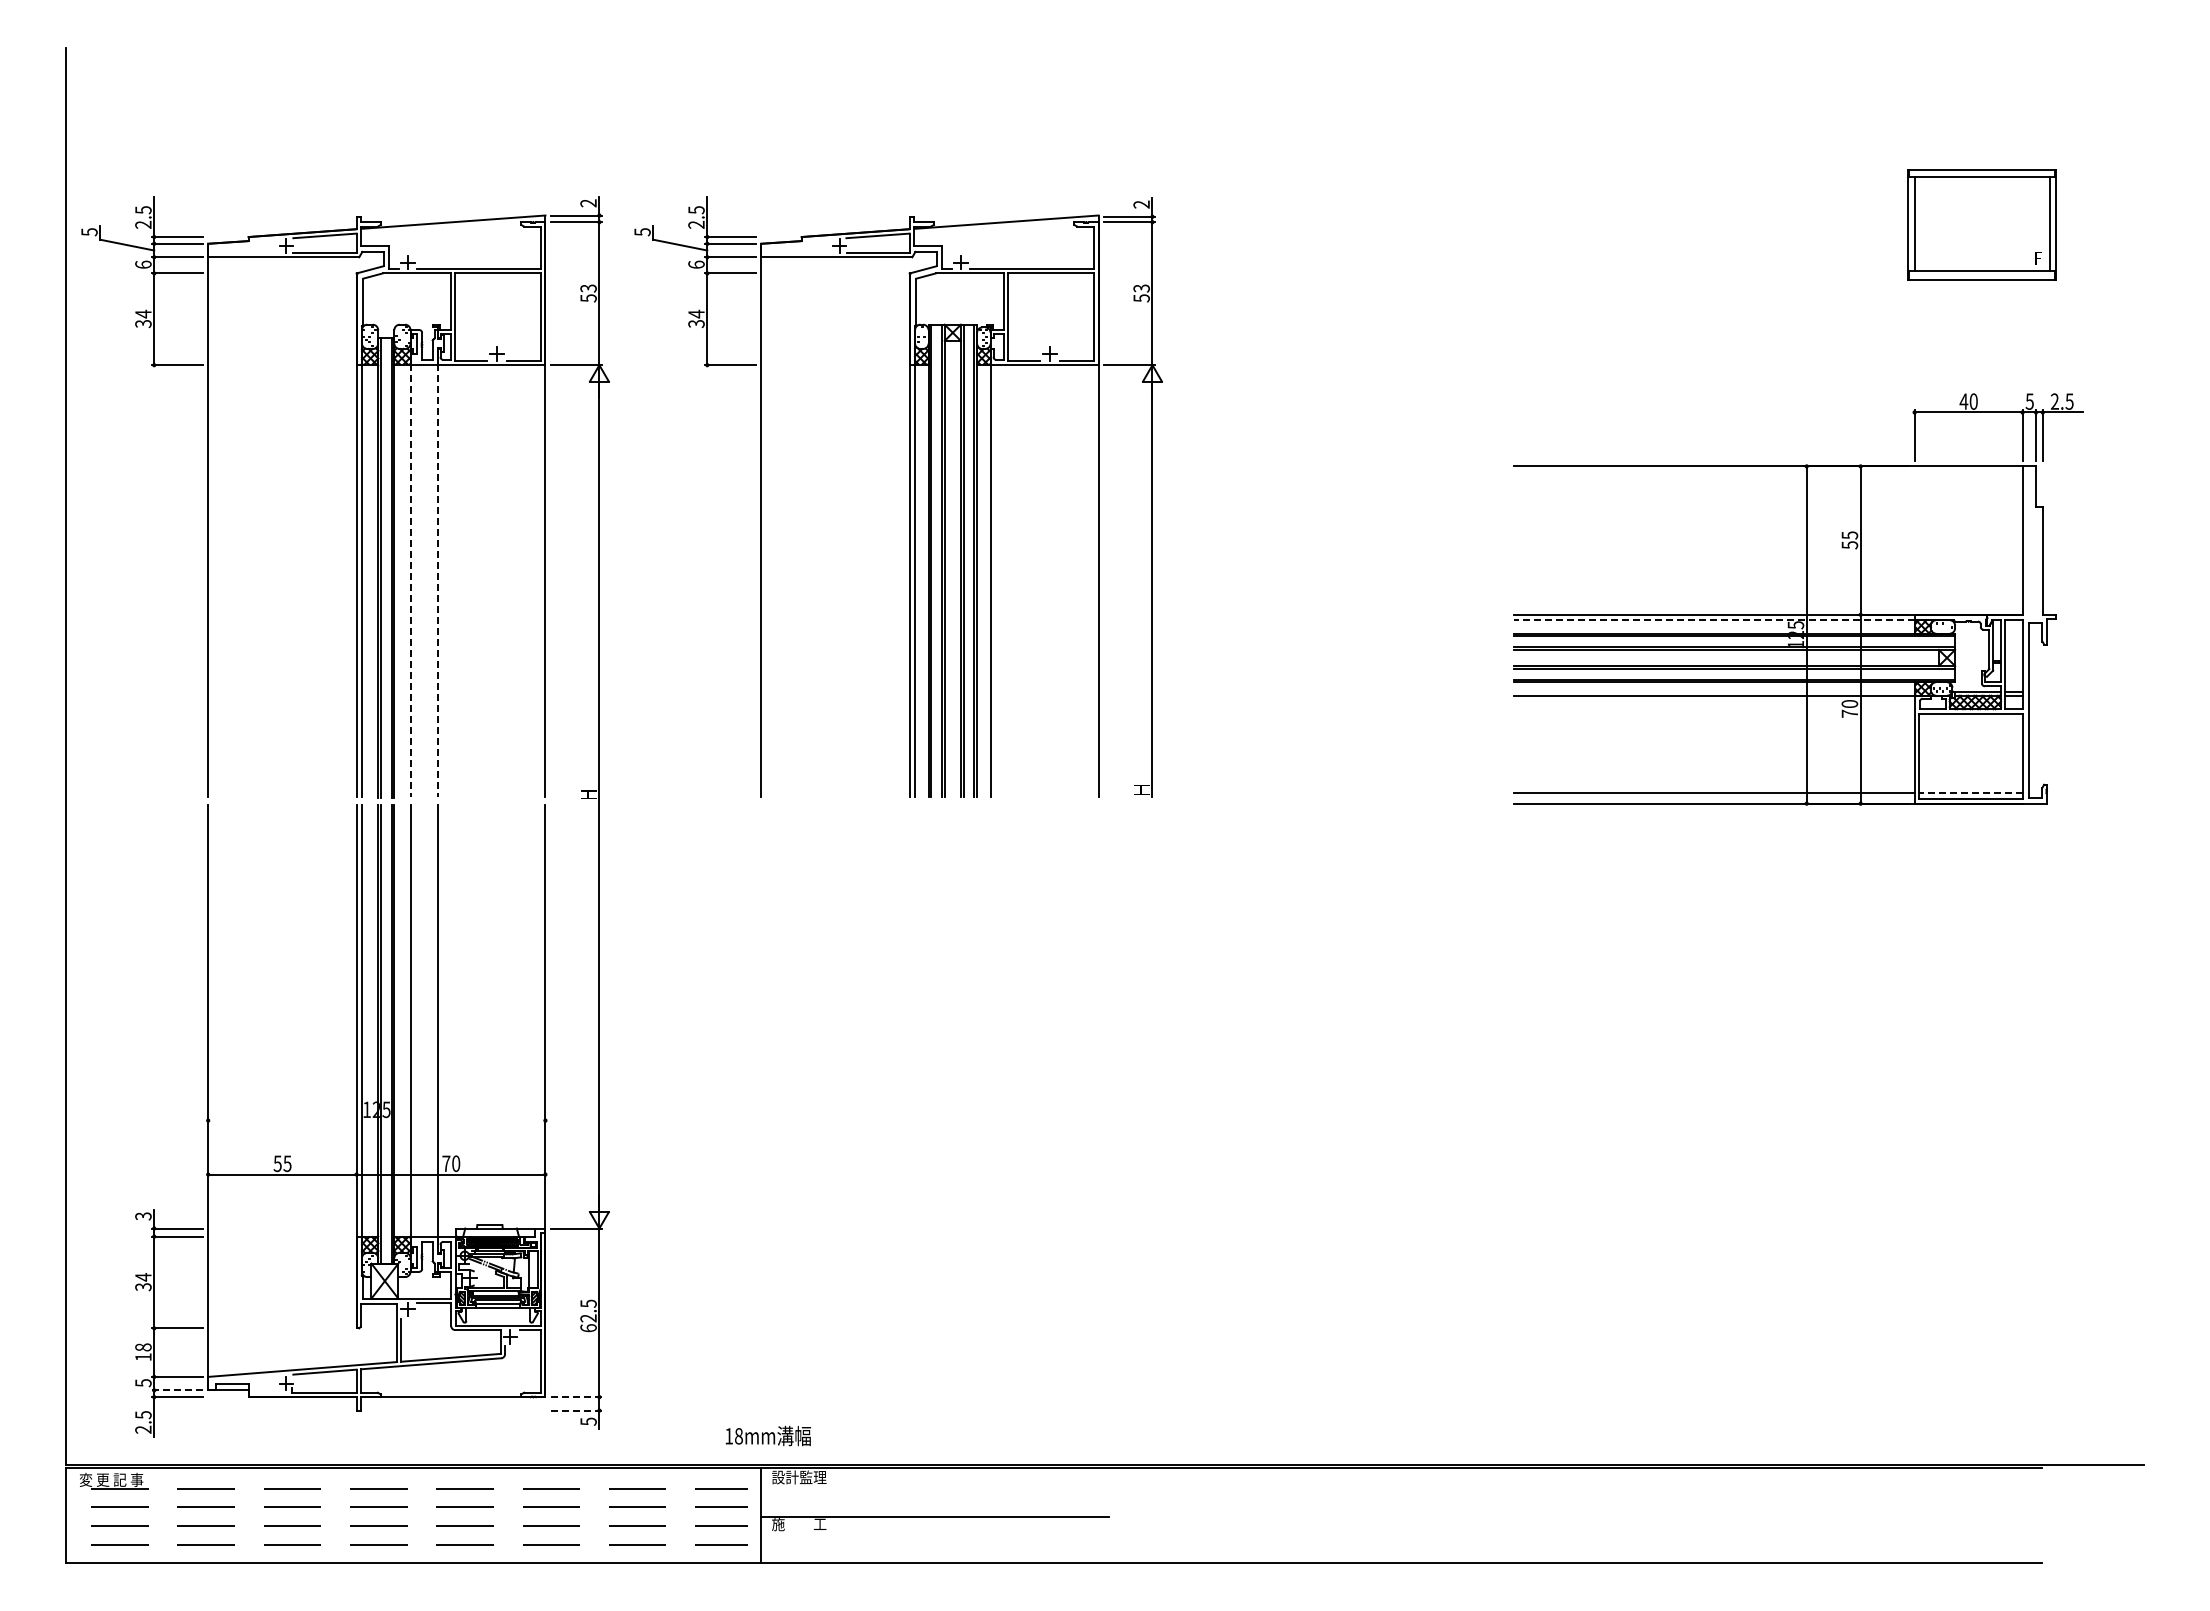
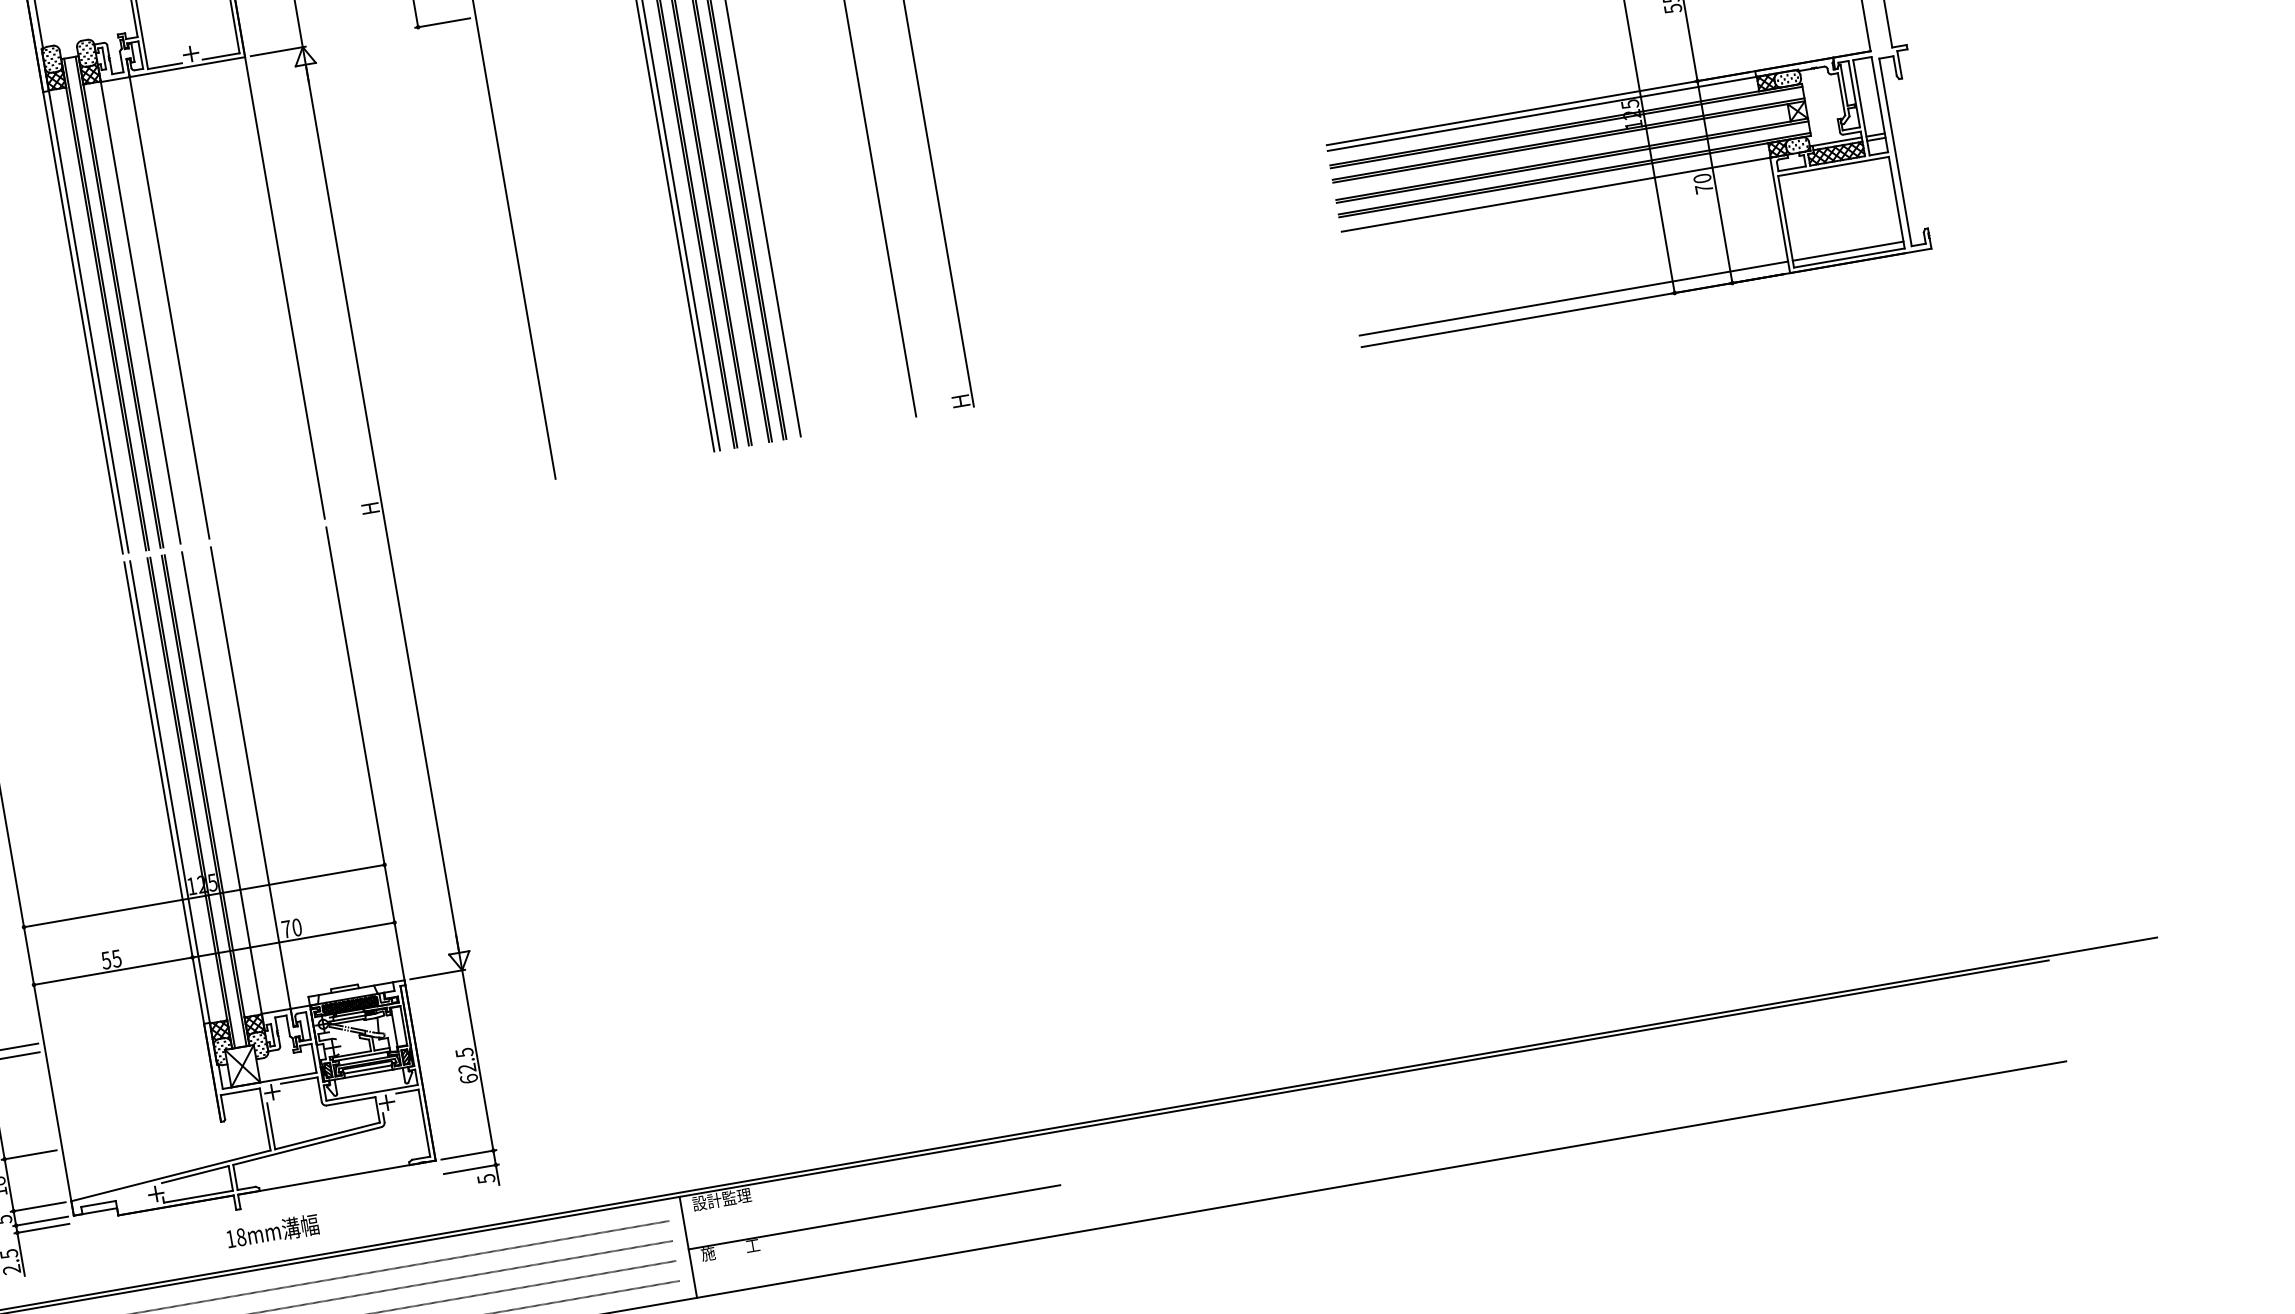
line: (410, 581) -> (140, 313), dashed -> solid
line: (437, 581) -> (169, 308), dashed -> solid
line: (1714, 620) -> (1542, 114), dashed -> solid
line: (1970, 792) -> (1847, 250), dashed -> solid
line: (376, 1120) -> (203, 895), added
line: (177, 1390) -> (41, 1221), dashed -> solid
line: (576, 1397) -> (468, 1155), dashed -> solid
line: (576, 1410) -> (471, 1169), dashed -> solid
text: (767, 1435) -> (271, 1231), moved

